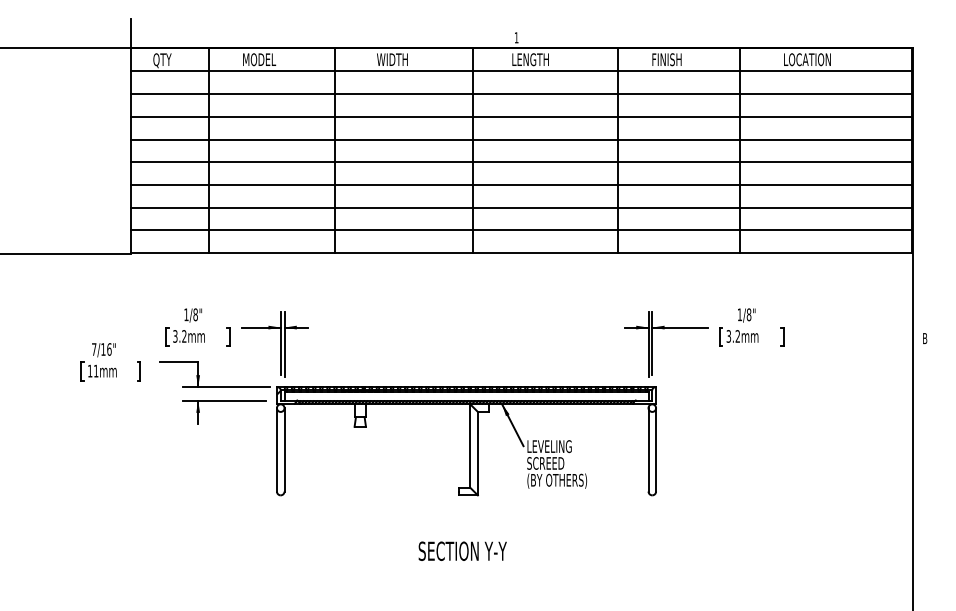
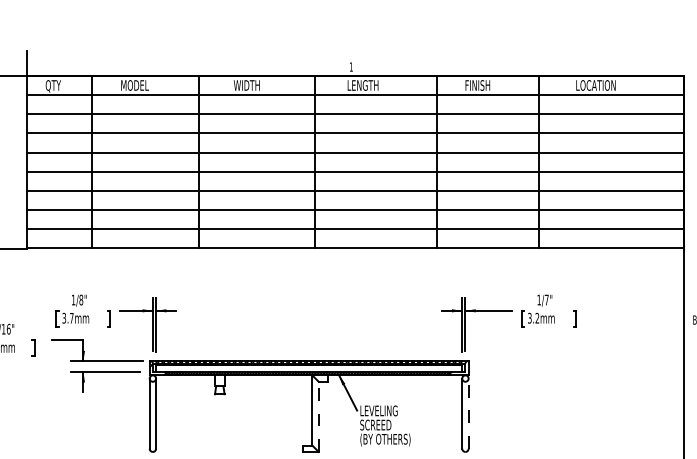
text: (748, 314) -> (546, 299), 1/8" -> 1/7"
text: (184, 336) -> (71, 318), 3.2mm -> 3.7mm
line: (656, 449) -> (468, 413), solid -> dashed
line: (477, 453) -> (318, 416), solid -> dashed

